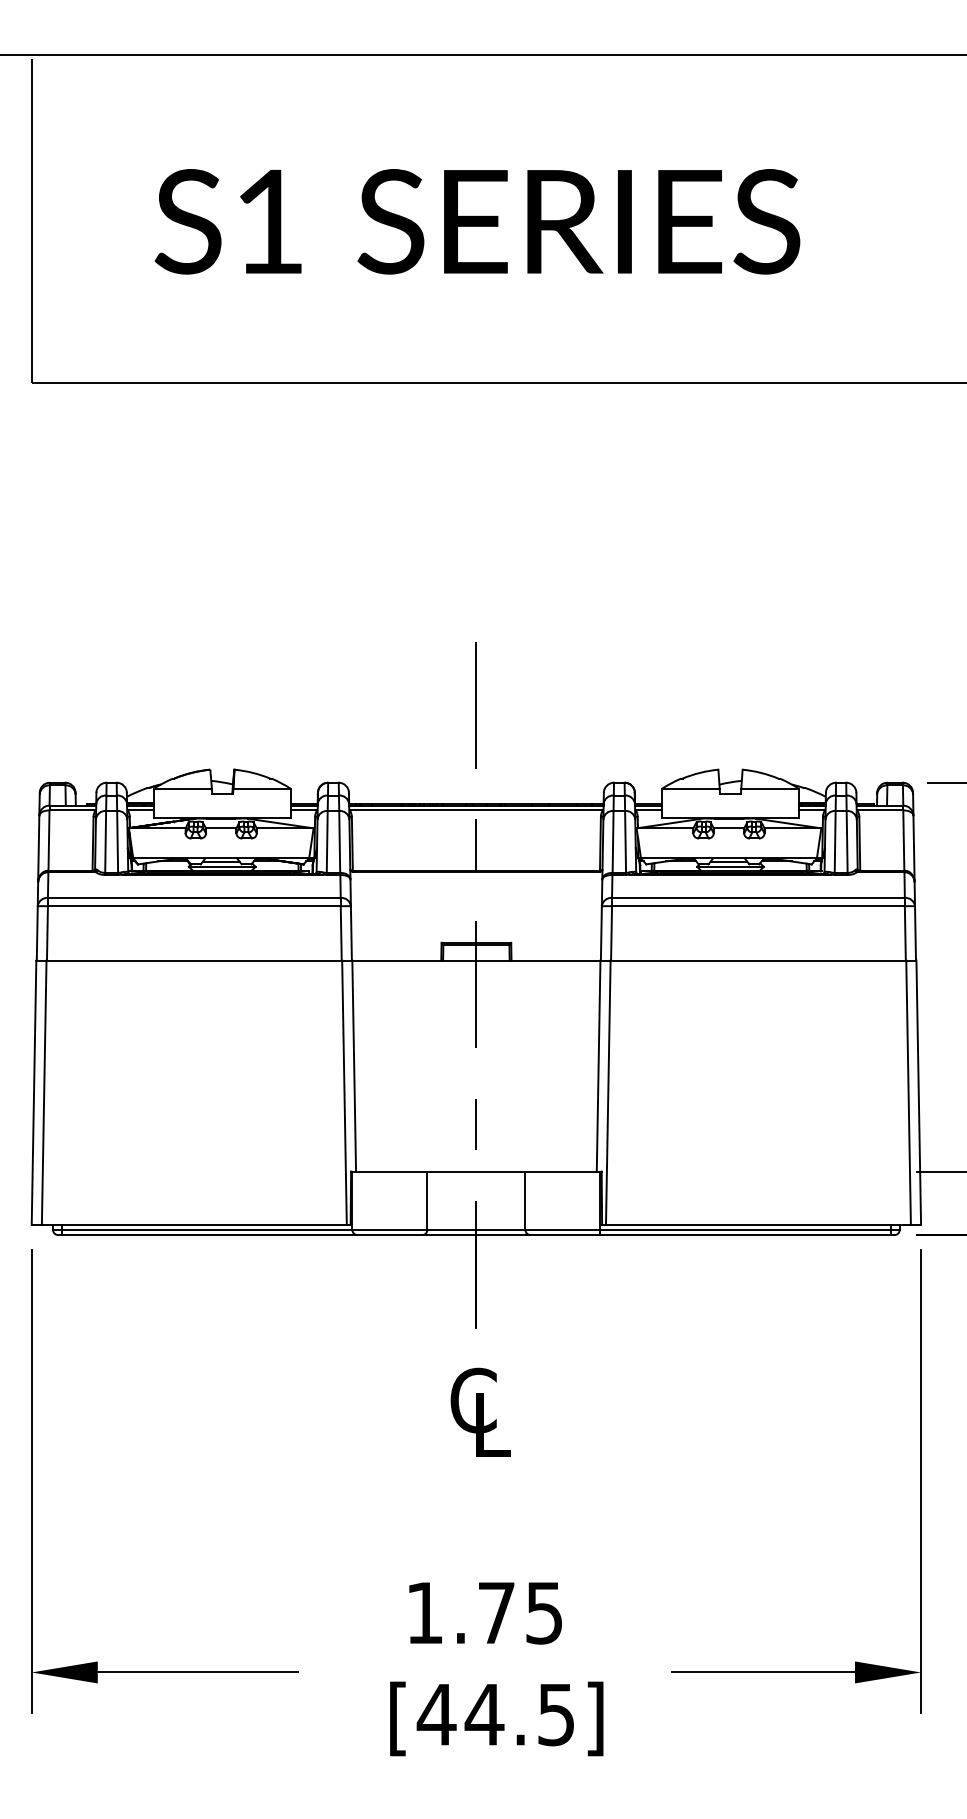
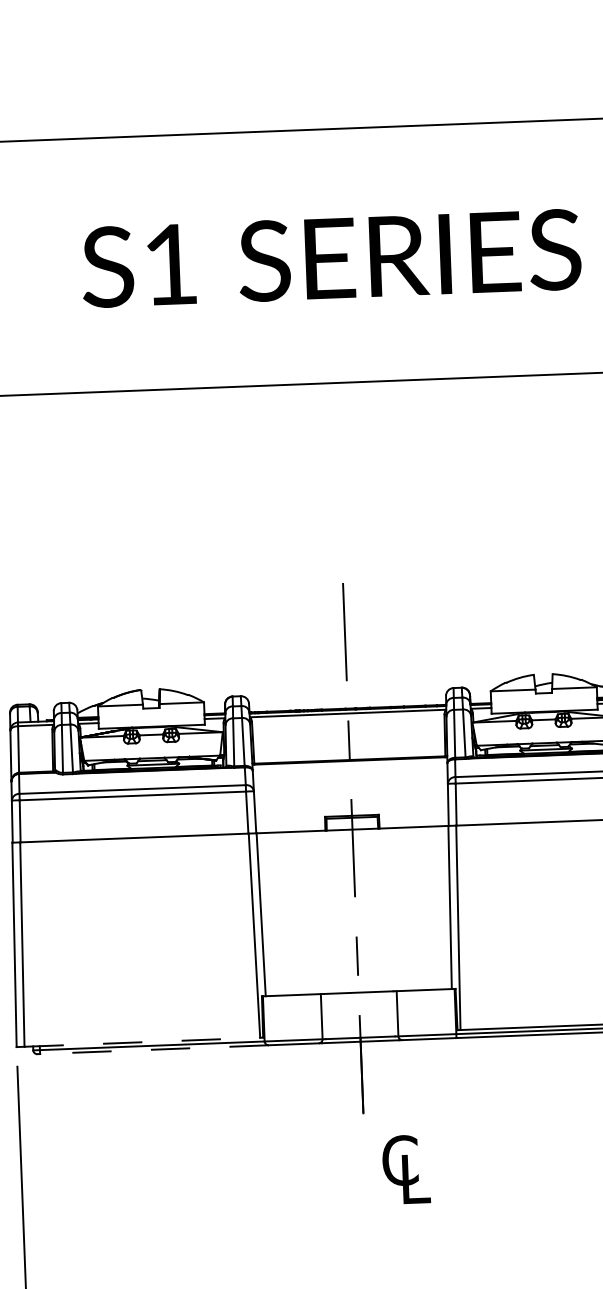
line: (194, 1224) -> (142, 1041), solid -> dashed
line: (209, 1235) -> (154, 1049), solid -> dashed
text: (480, 1411) -> (405, 1168), moved

